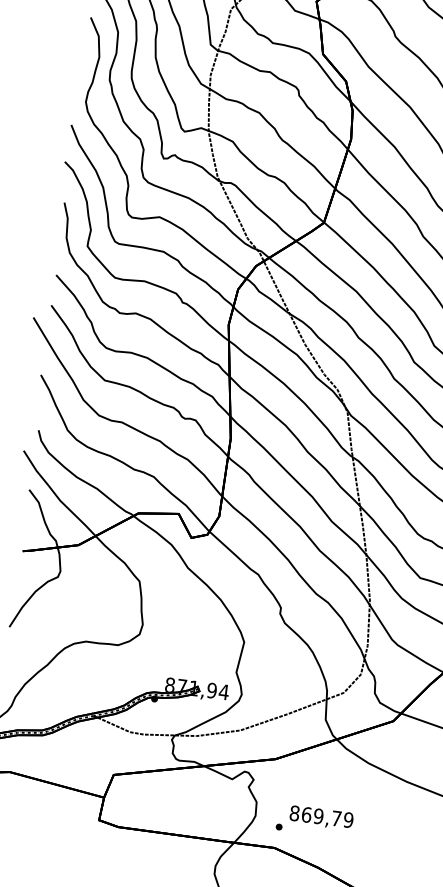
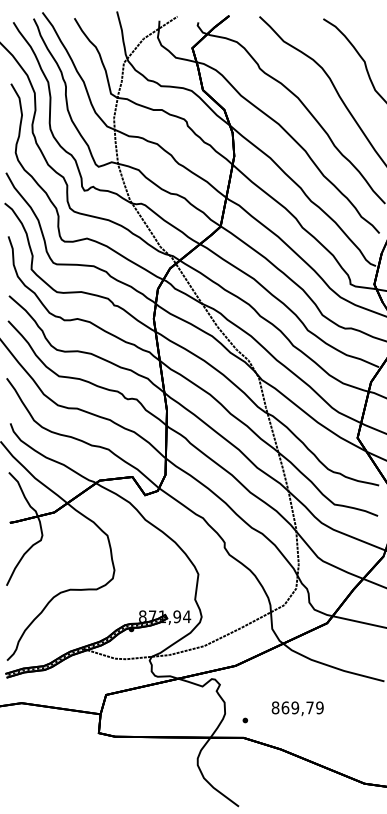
text: (321, 817) -> (297, 708), moved

